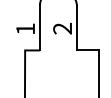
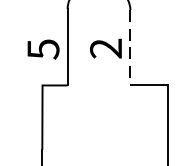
line: (76, 28) -> (129, 48), solid -> dashed
text: (25, 29) -> (43, 49), 1 -> 5

